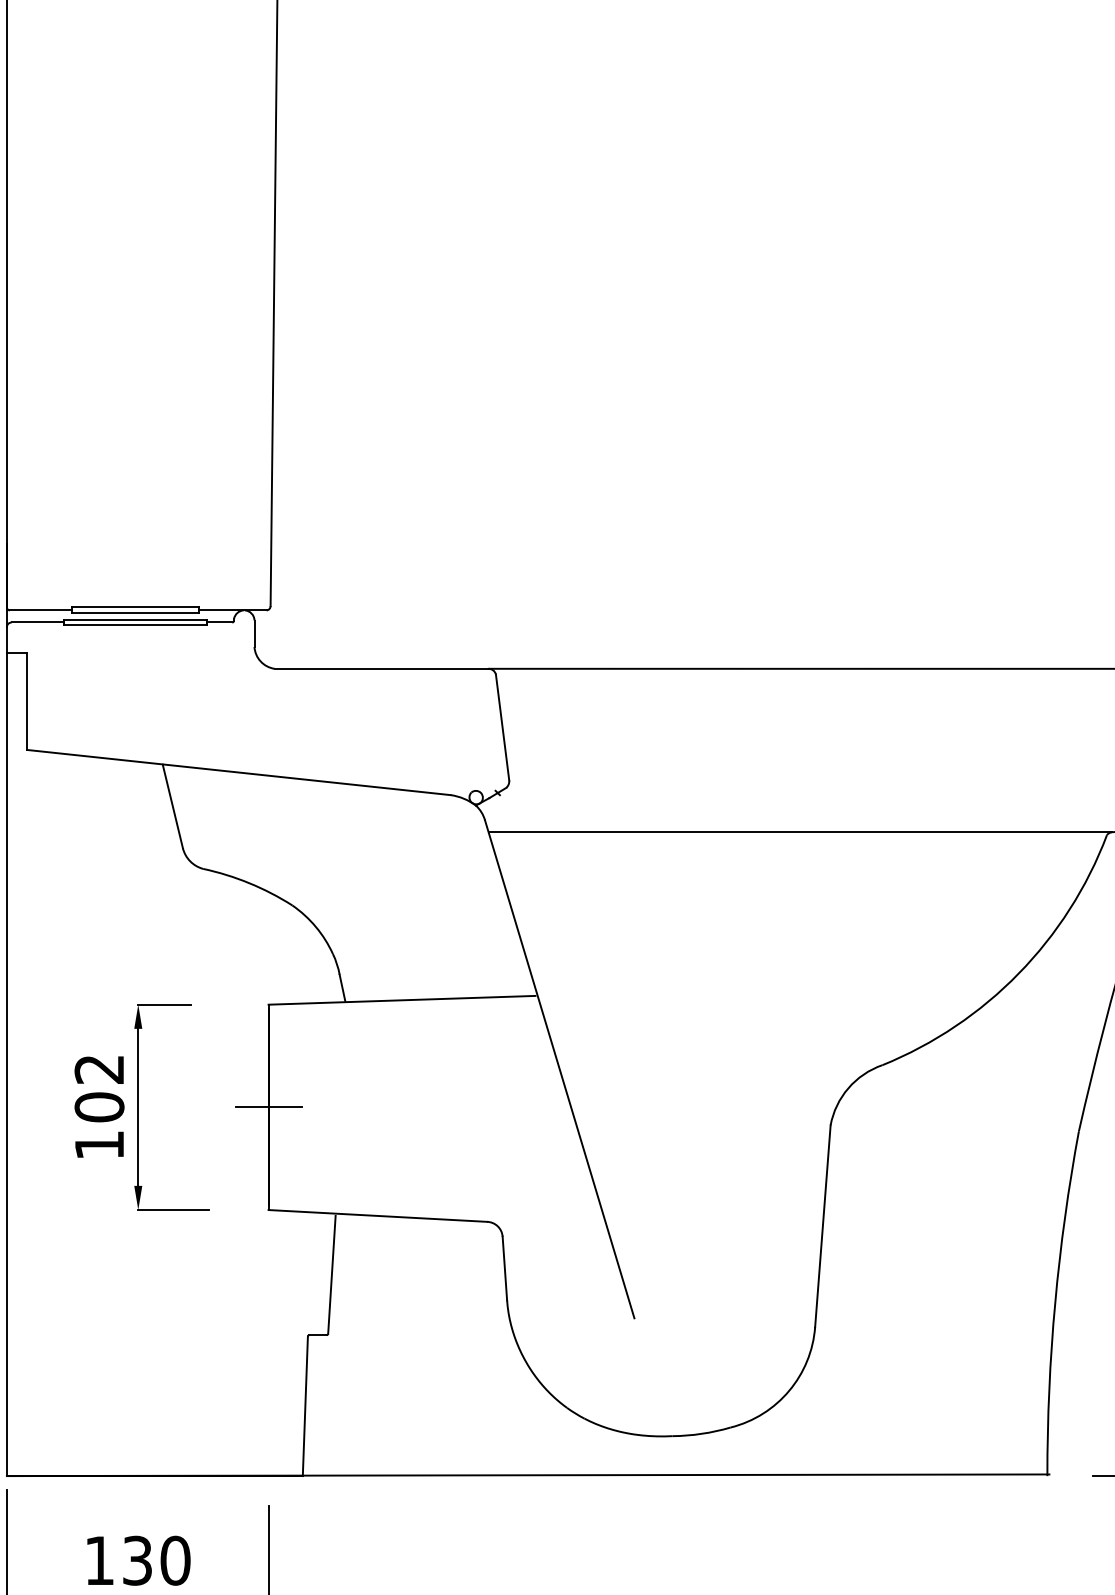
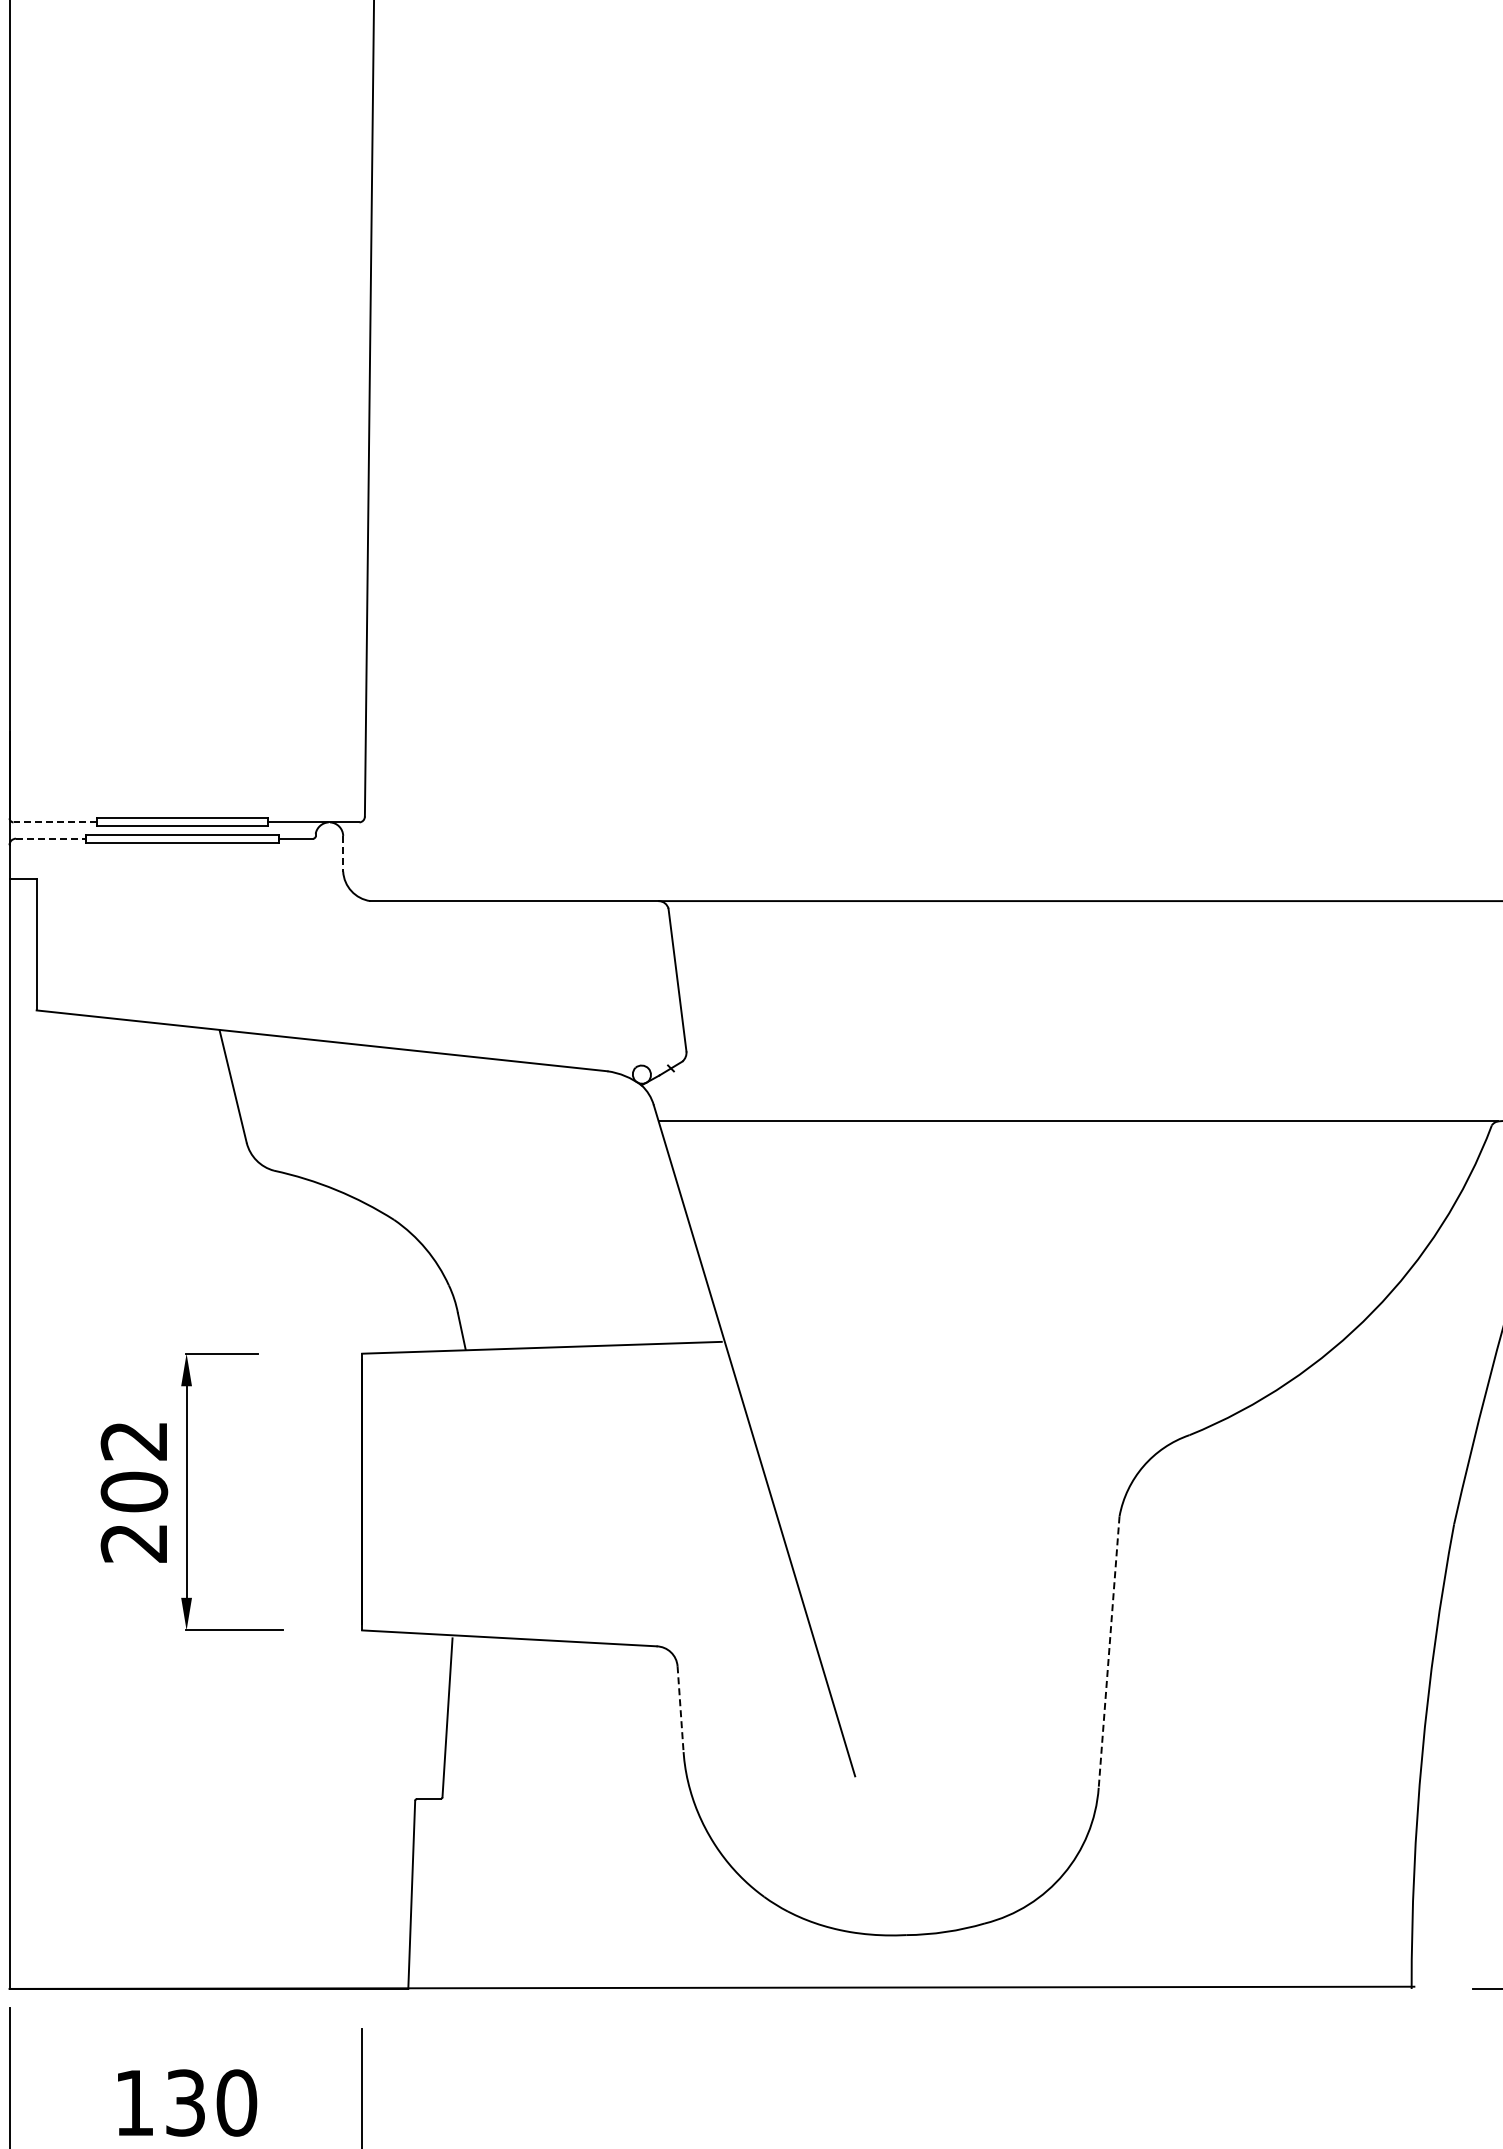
line: (40, 610) -> (55, 822), solid -> dashed
line: (38, 622) -> (51, 838), solid -> dashed
line: (254, 633) -> (343, 853), solid -> dashed
line: (268, 1107) -> (361, 1492), removed
text: (98, 1145) -> (133, 1543), 102 -> 202
line: (823, 1226) -> (1109, 1652), solid -> dashed
line: (504, 1268) -> (680, 1709), solid -> dashed

